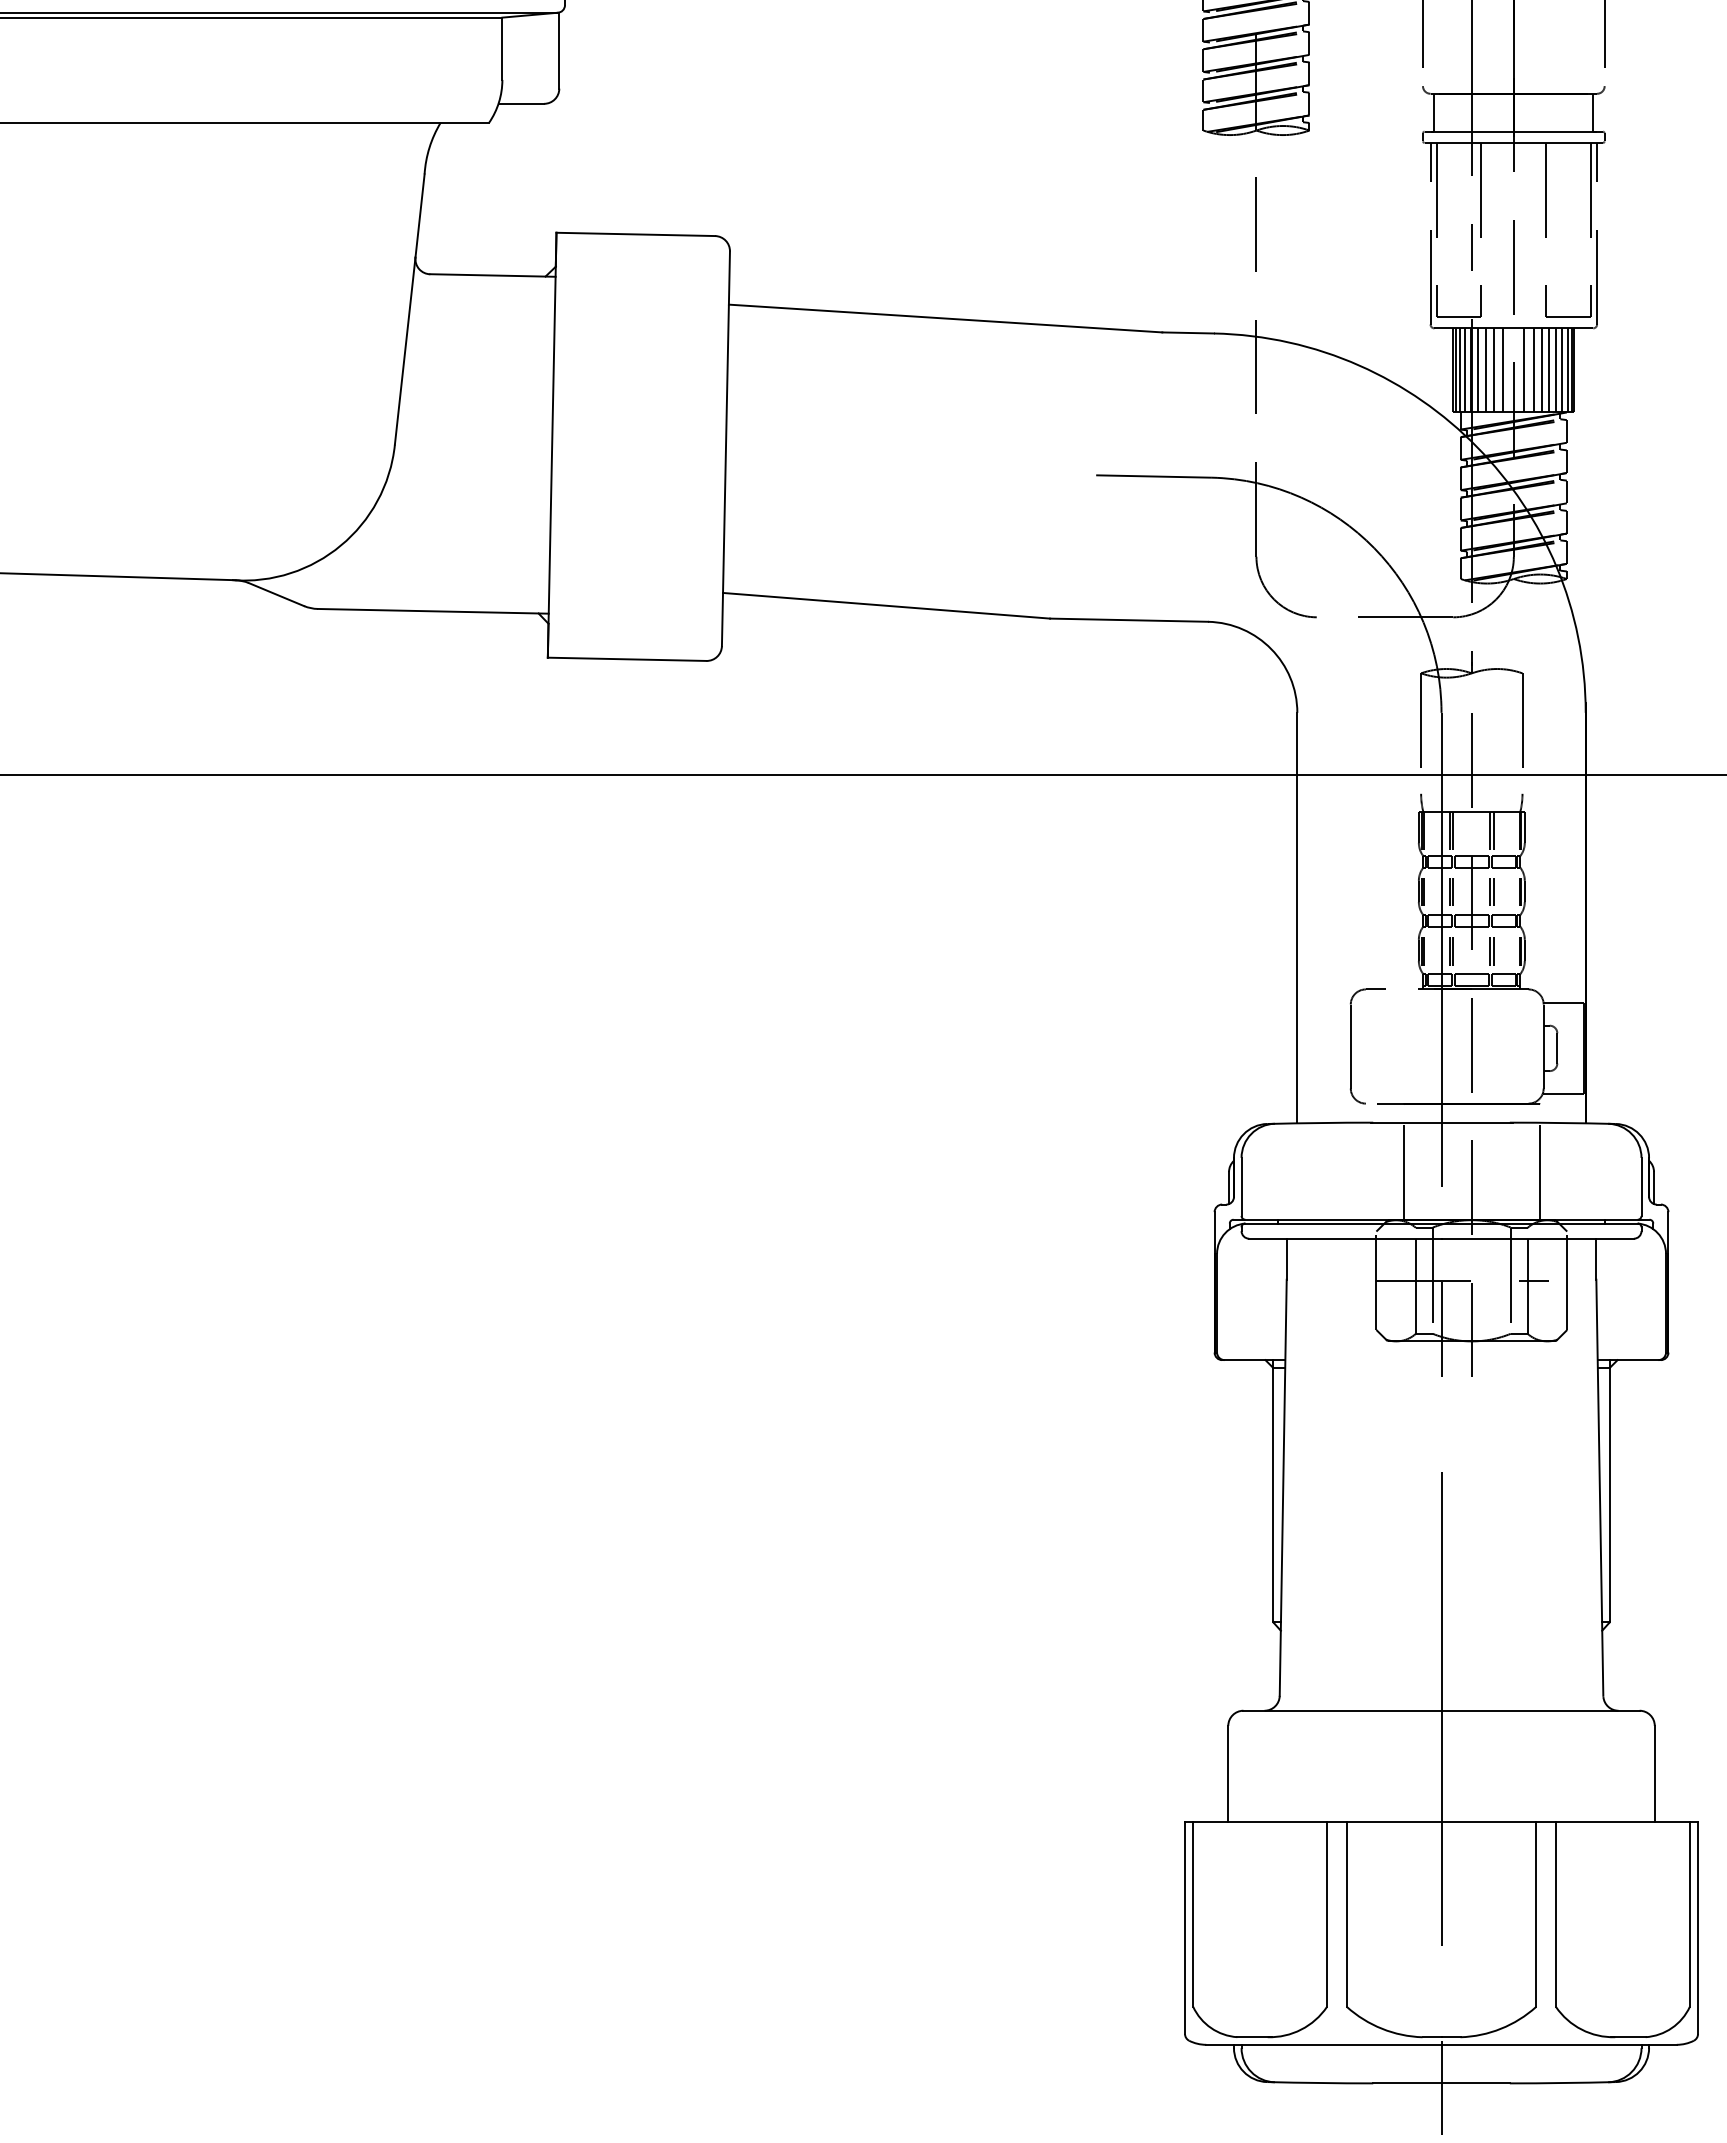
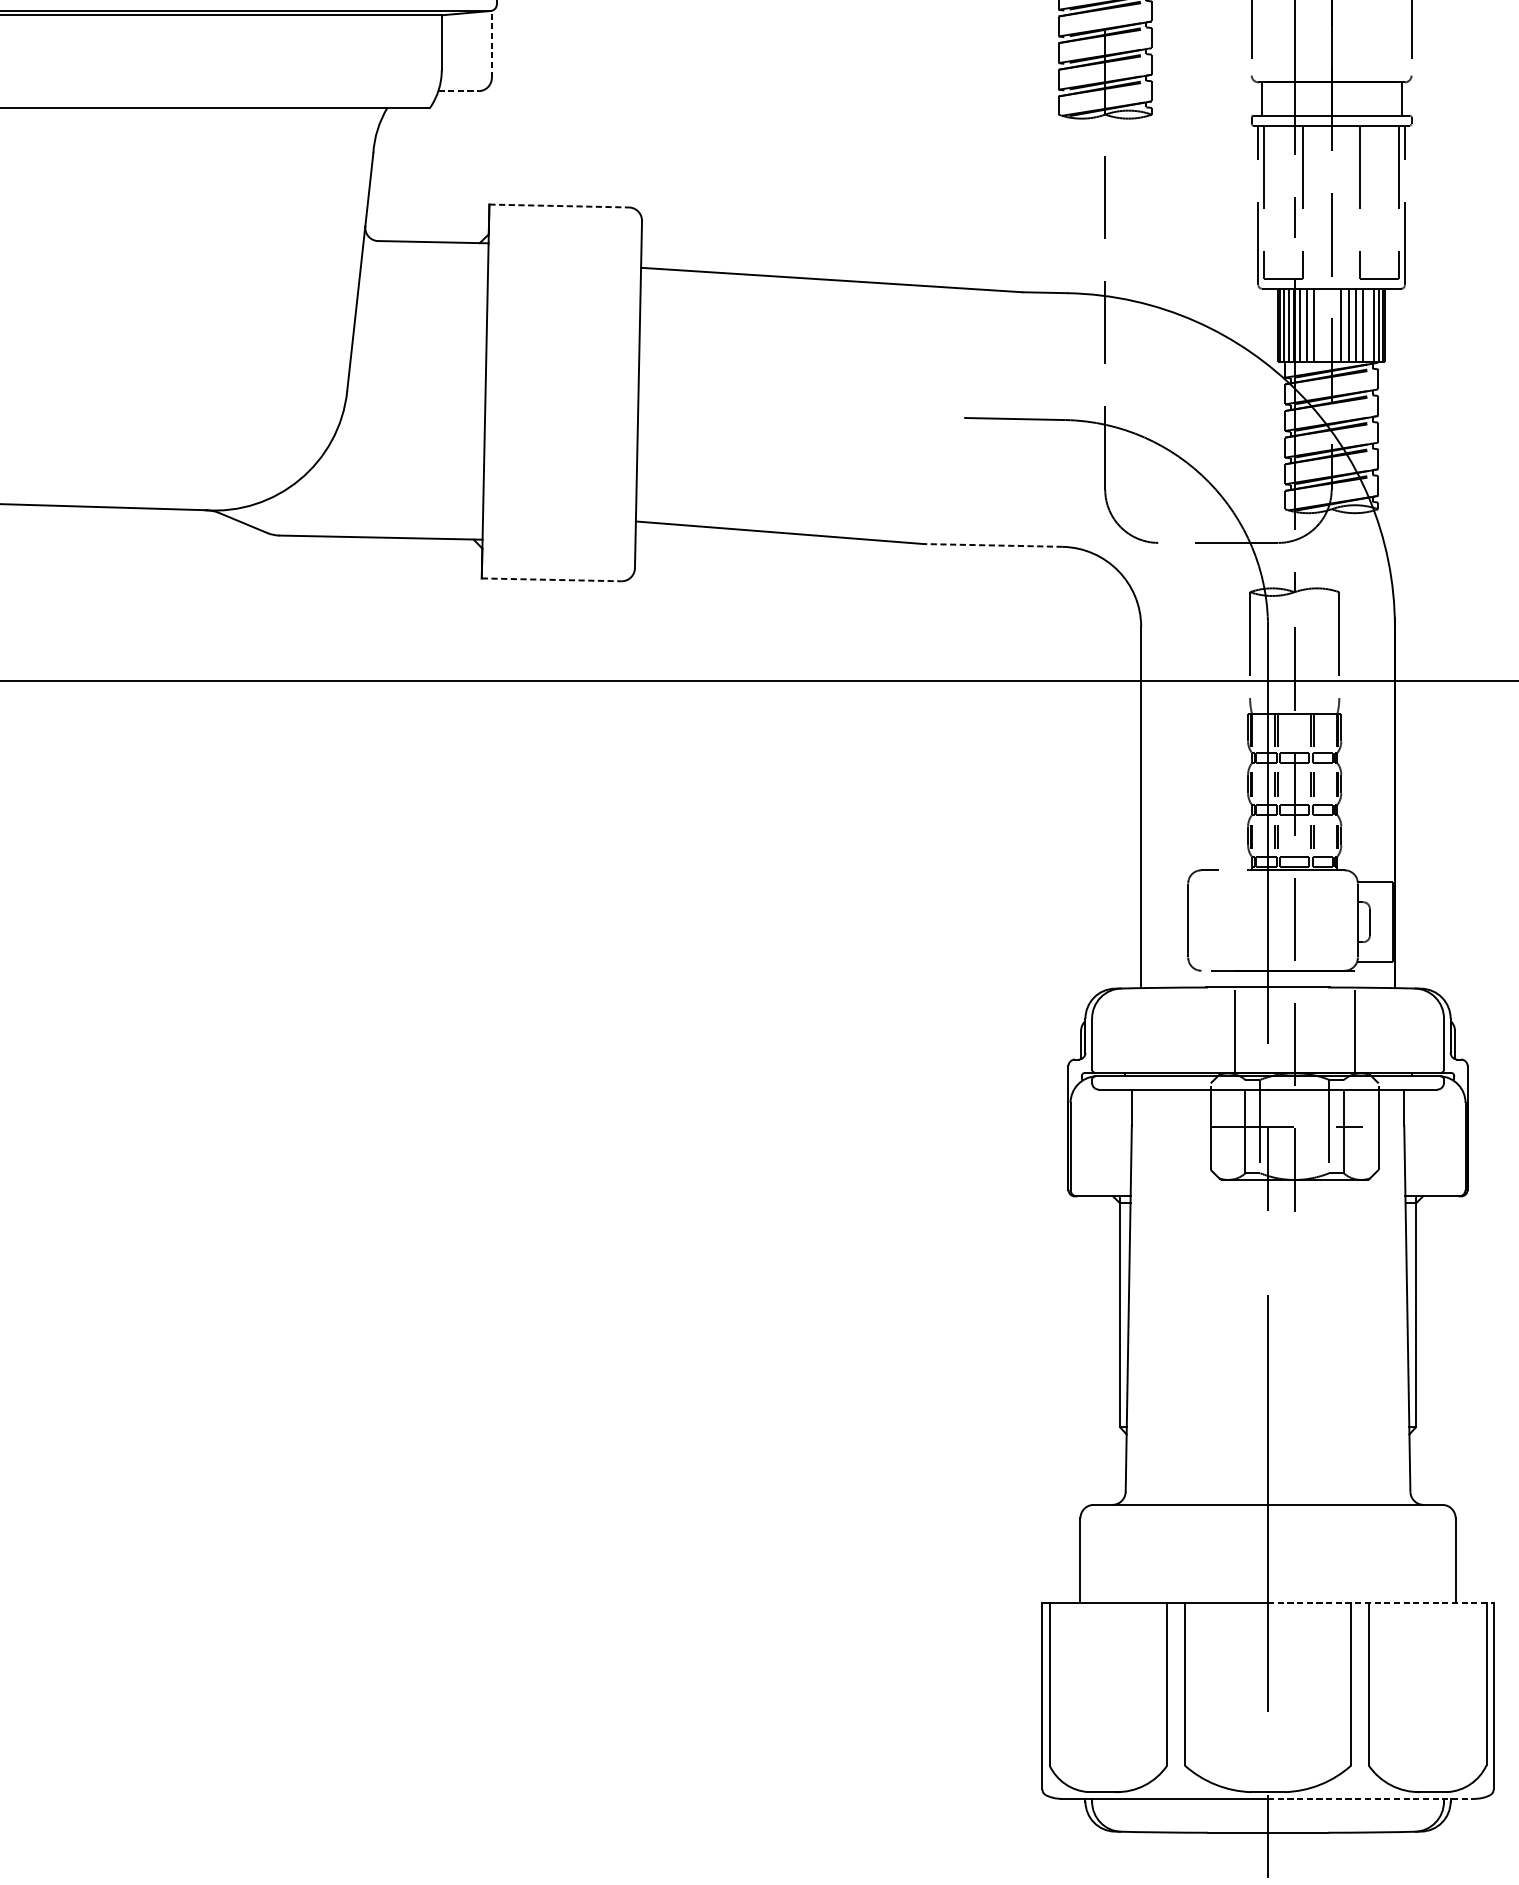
line: (559, 50) -> (492, 44), solid -> dashed
line: (521, 103) -> (458, 90), solid -> dashed
line: (636, 234) -> (559, 206), solid -> dashed
line: (1503, 369) -> (1322, 324), removed
line: (1556, 369) -> (1369, 324), removed
line: (1128, 620) -> (992, 545), solid -> dashed
line: (627, 659) -> (551, 580), solid -> dashed
line: (1570, 1822) -> (1381, 1603), solid -> dashed
line: (1559, 2044) -> (1371, 1798), solid -> dashed

